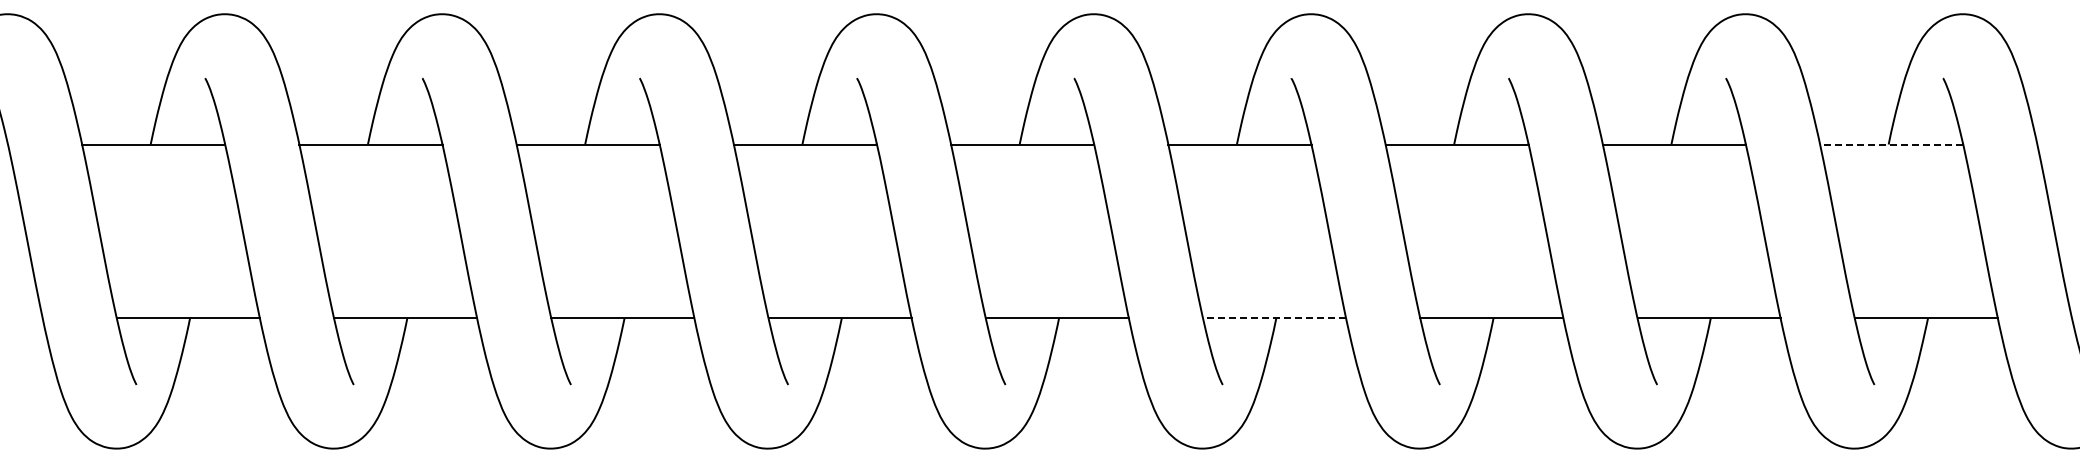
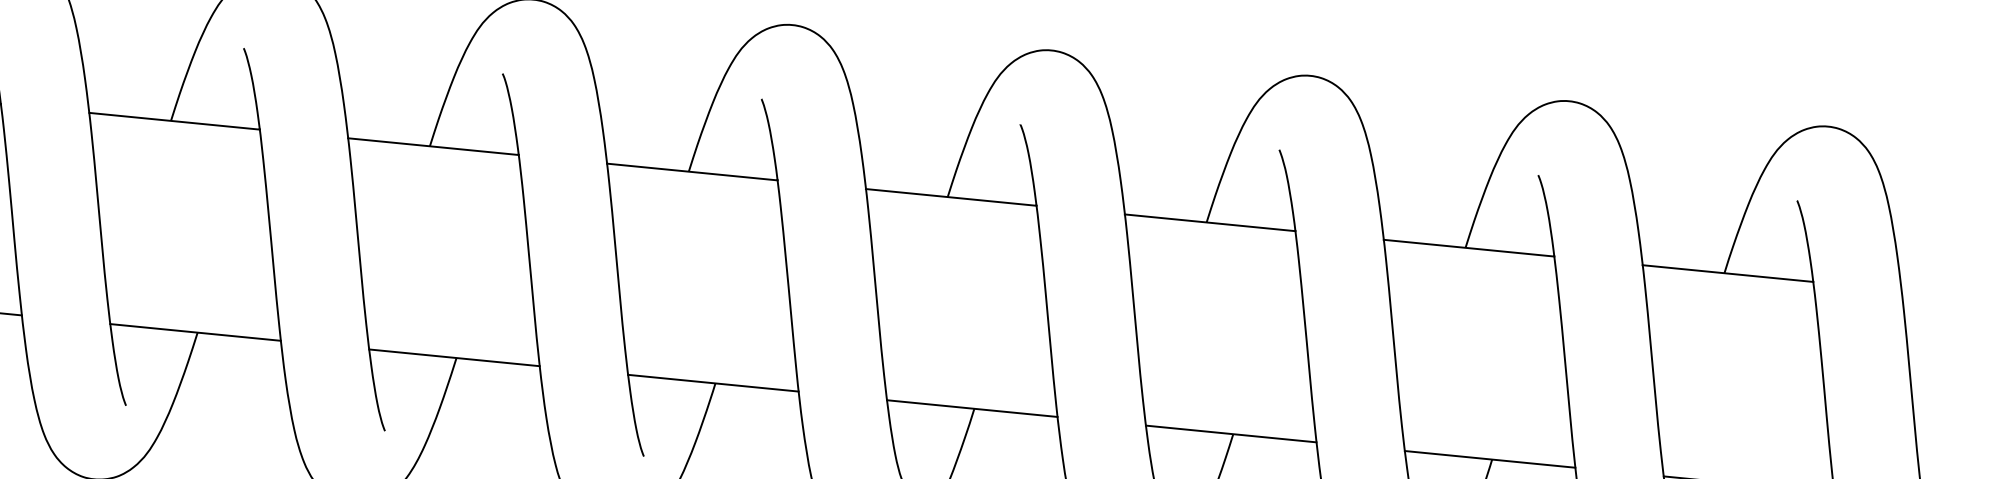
line: (1891, 144) -> (1727, 273), dashed -> solid
line: (1274, 318) -> (972, 408), dashed -> solid

